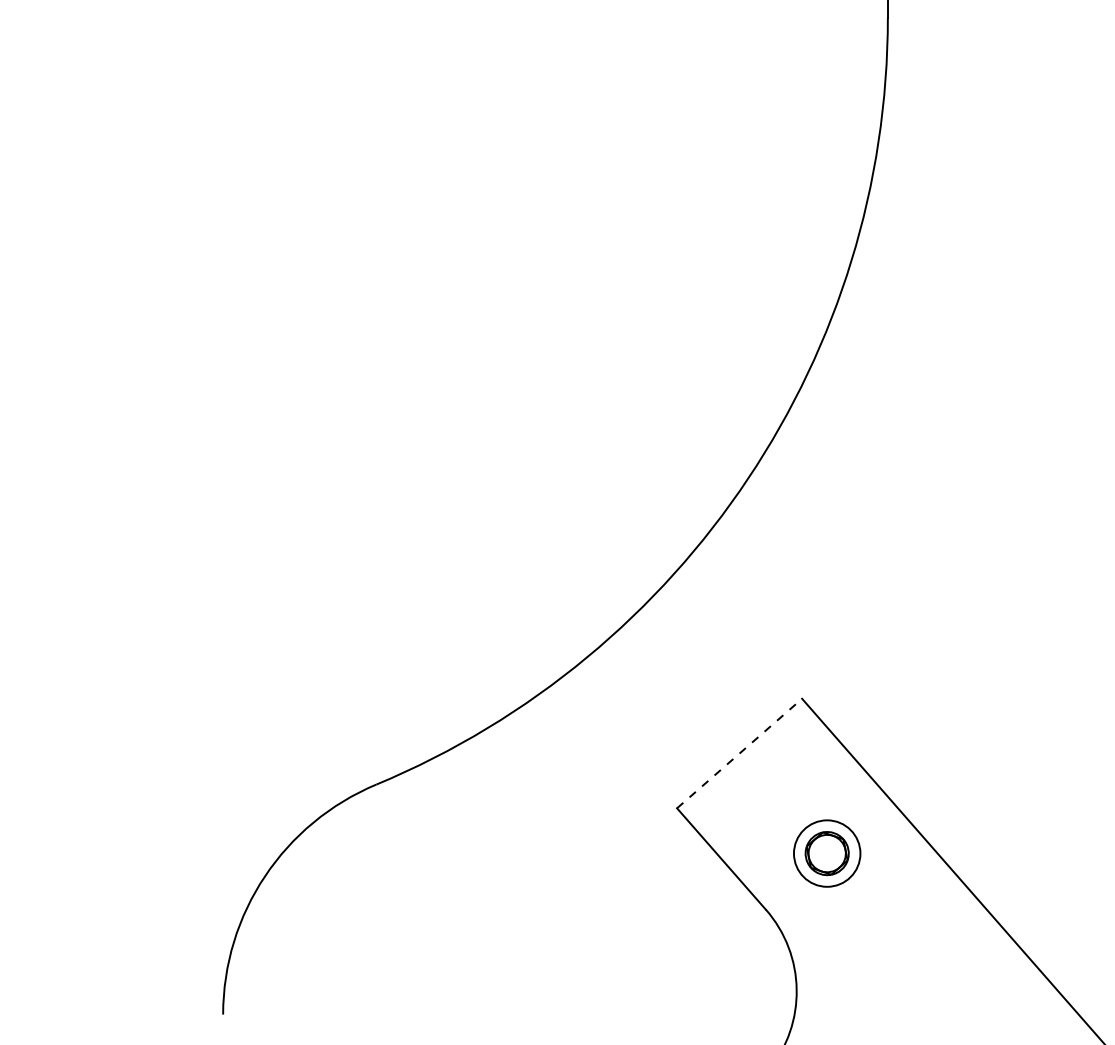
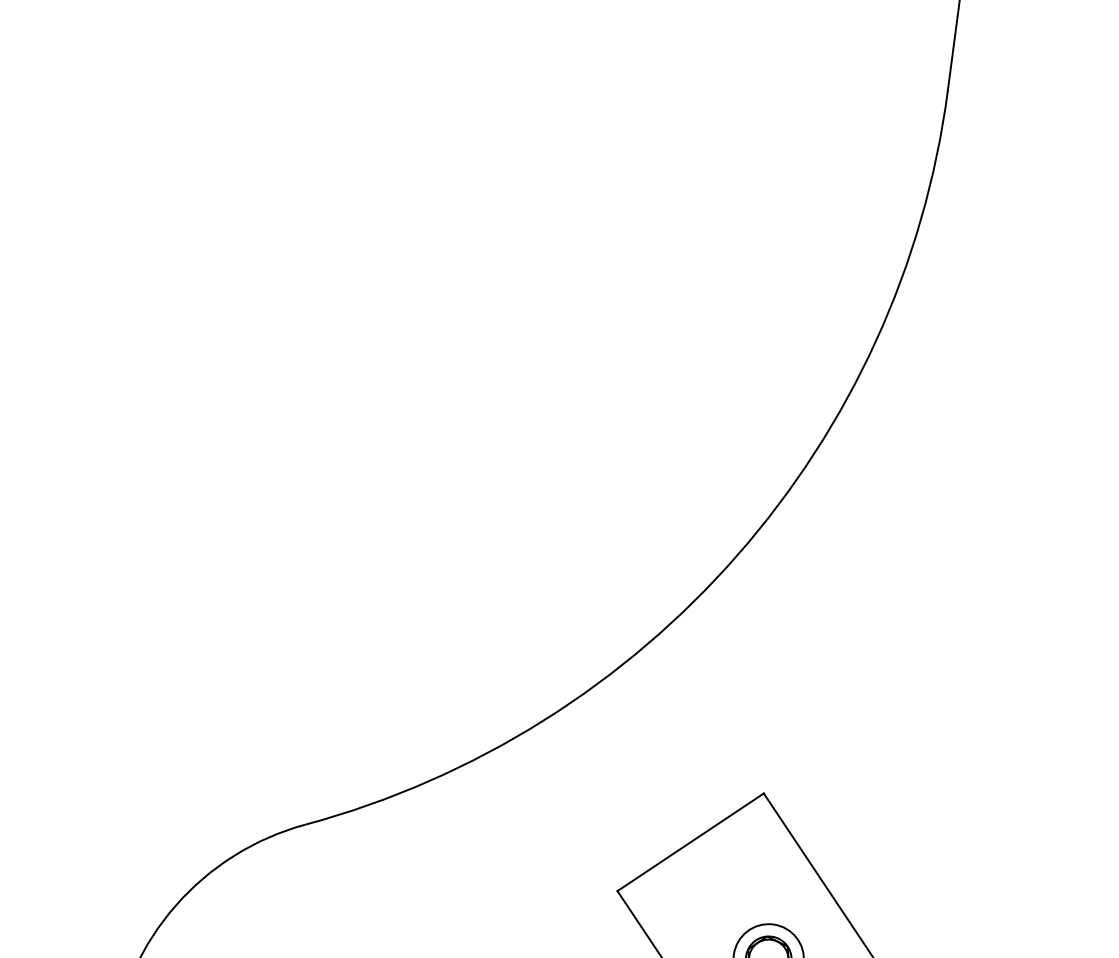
line: (739, 753) -> (690, 842), dashed -> solid

